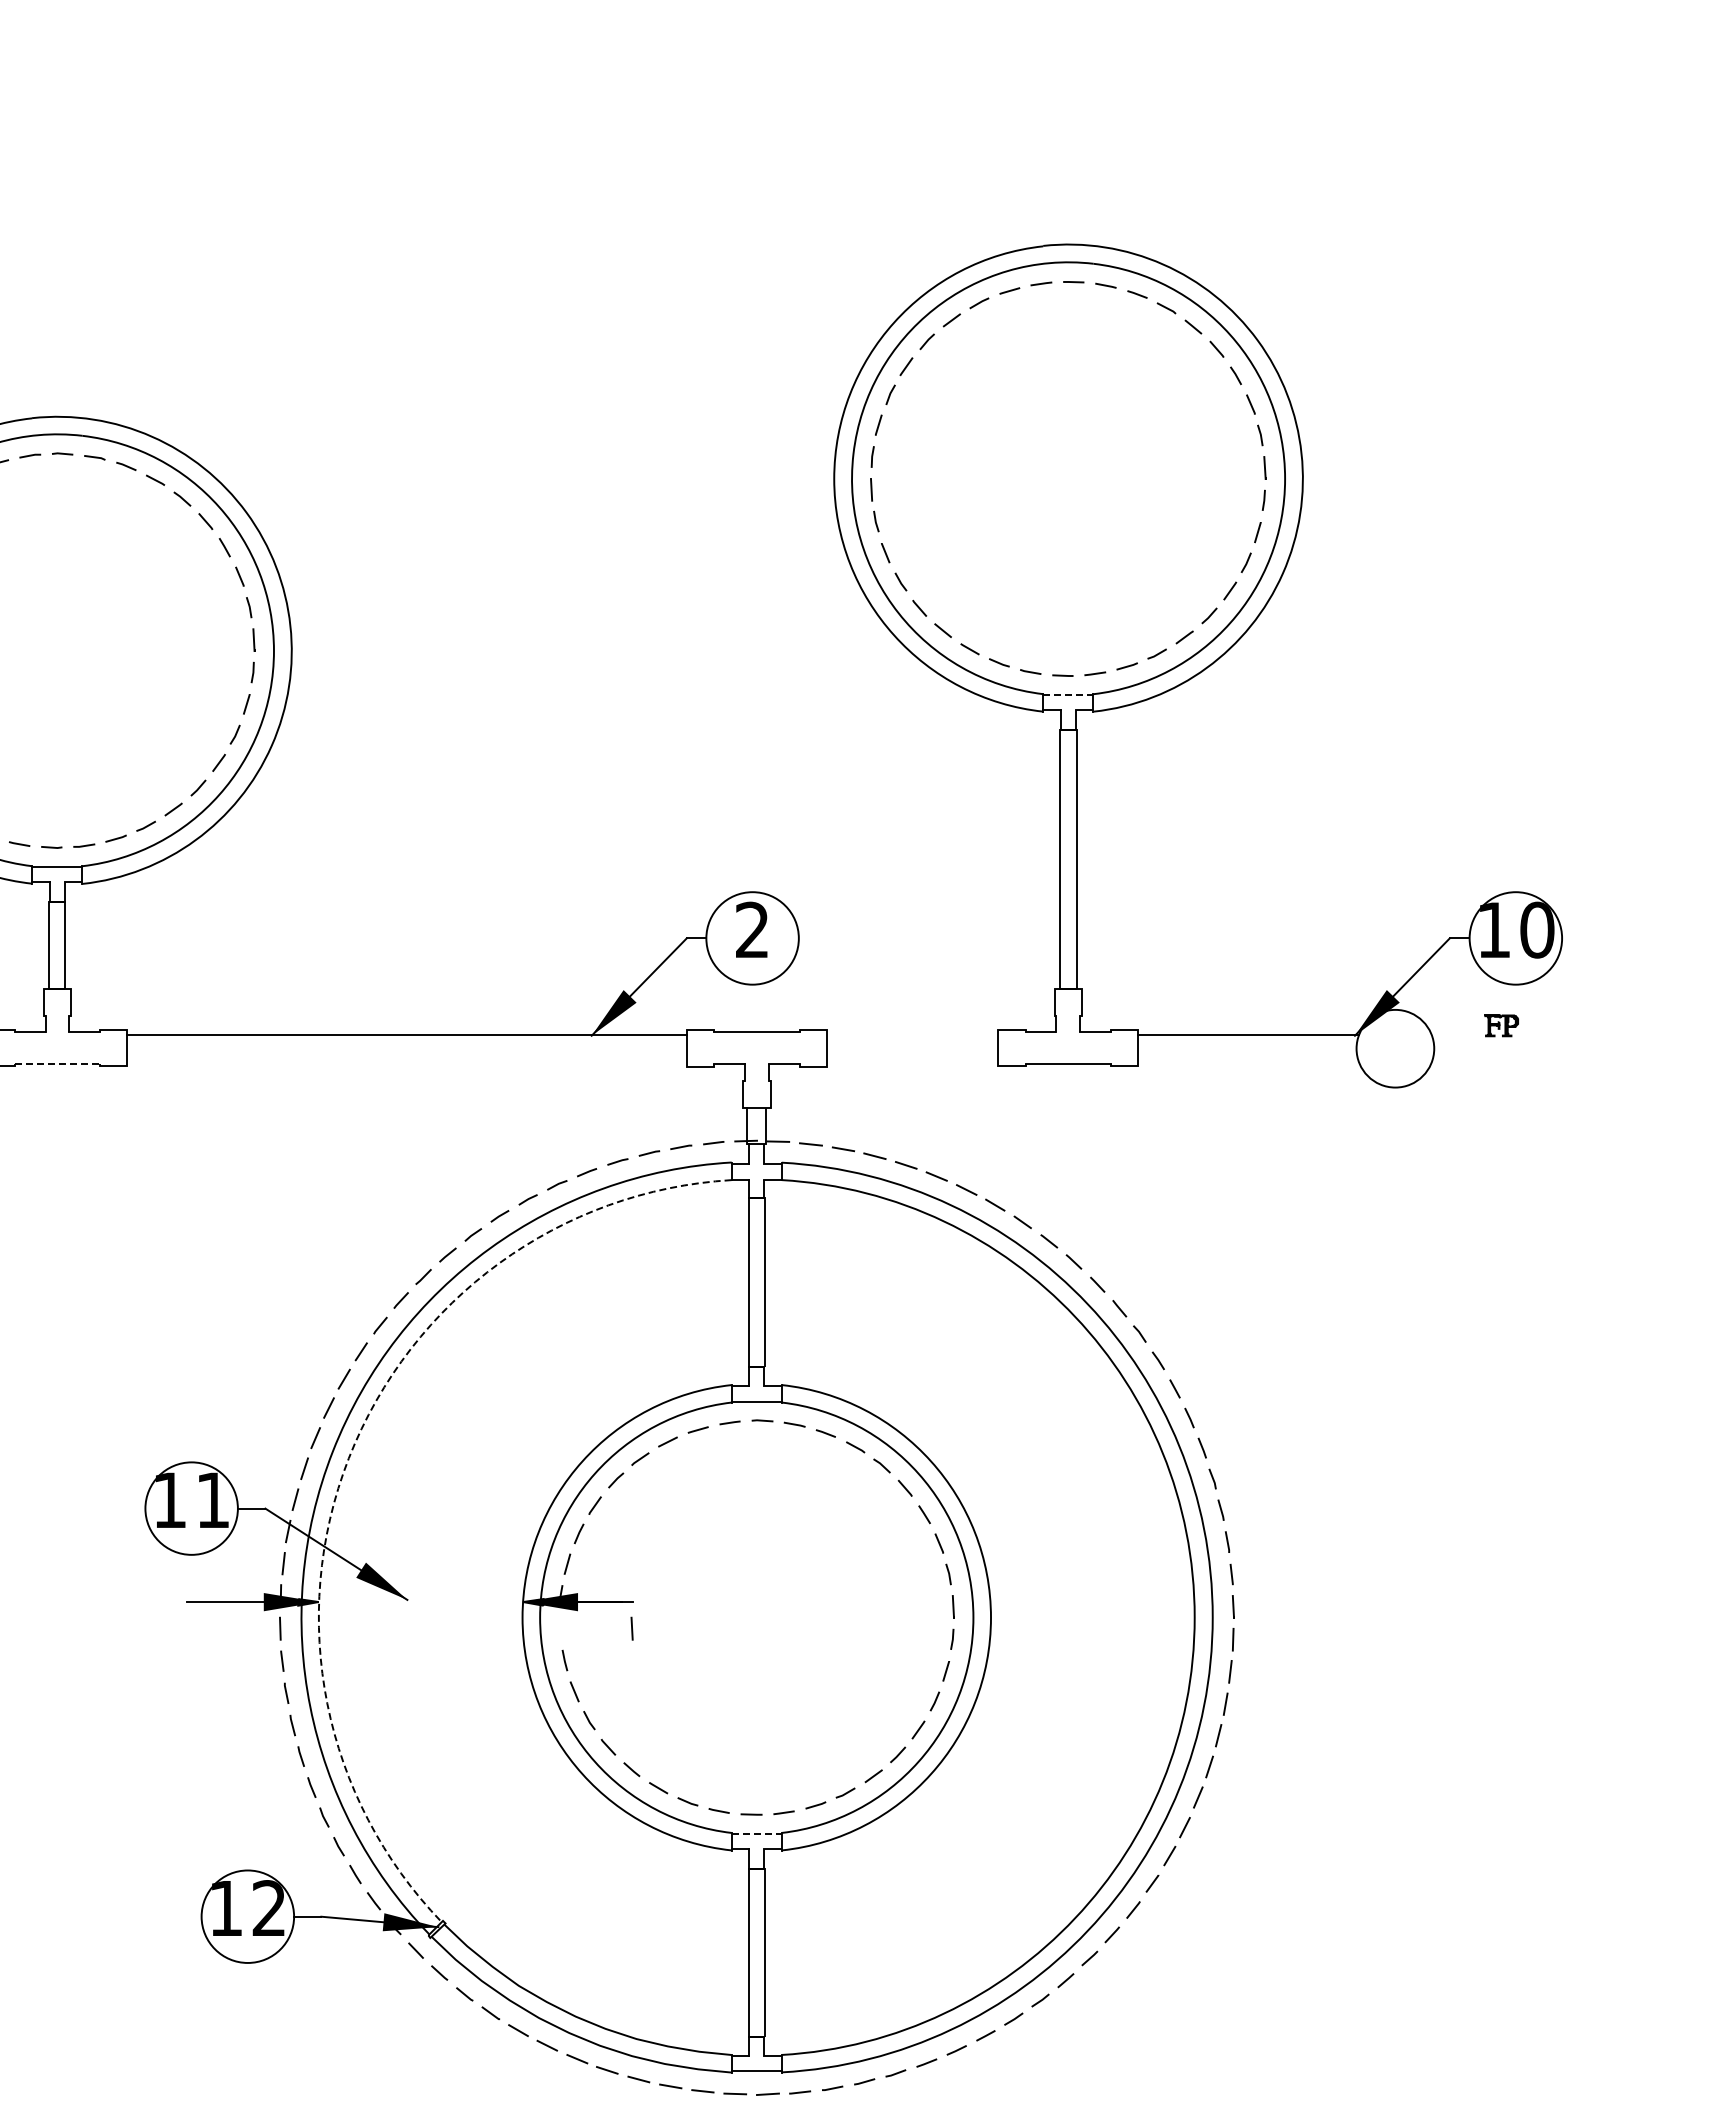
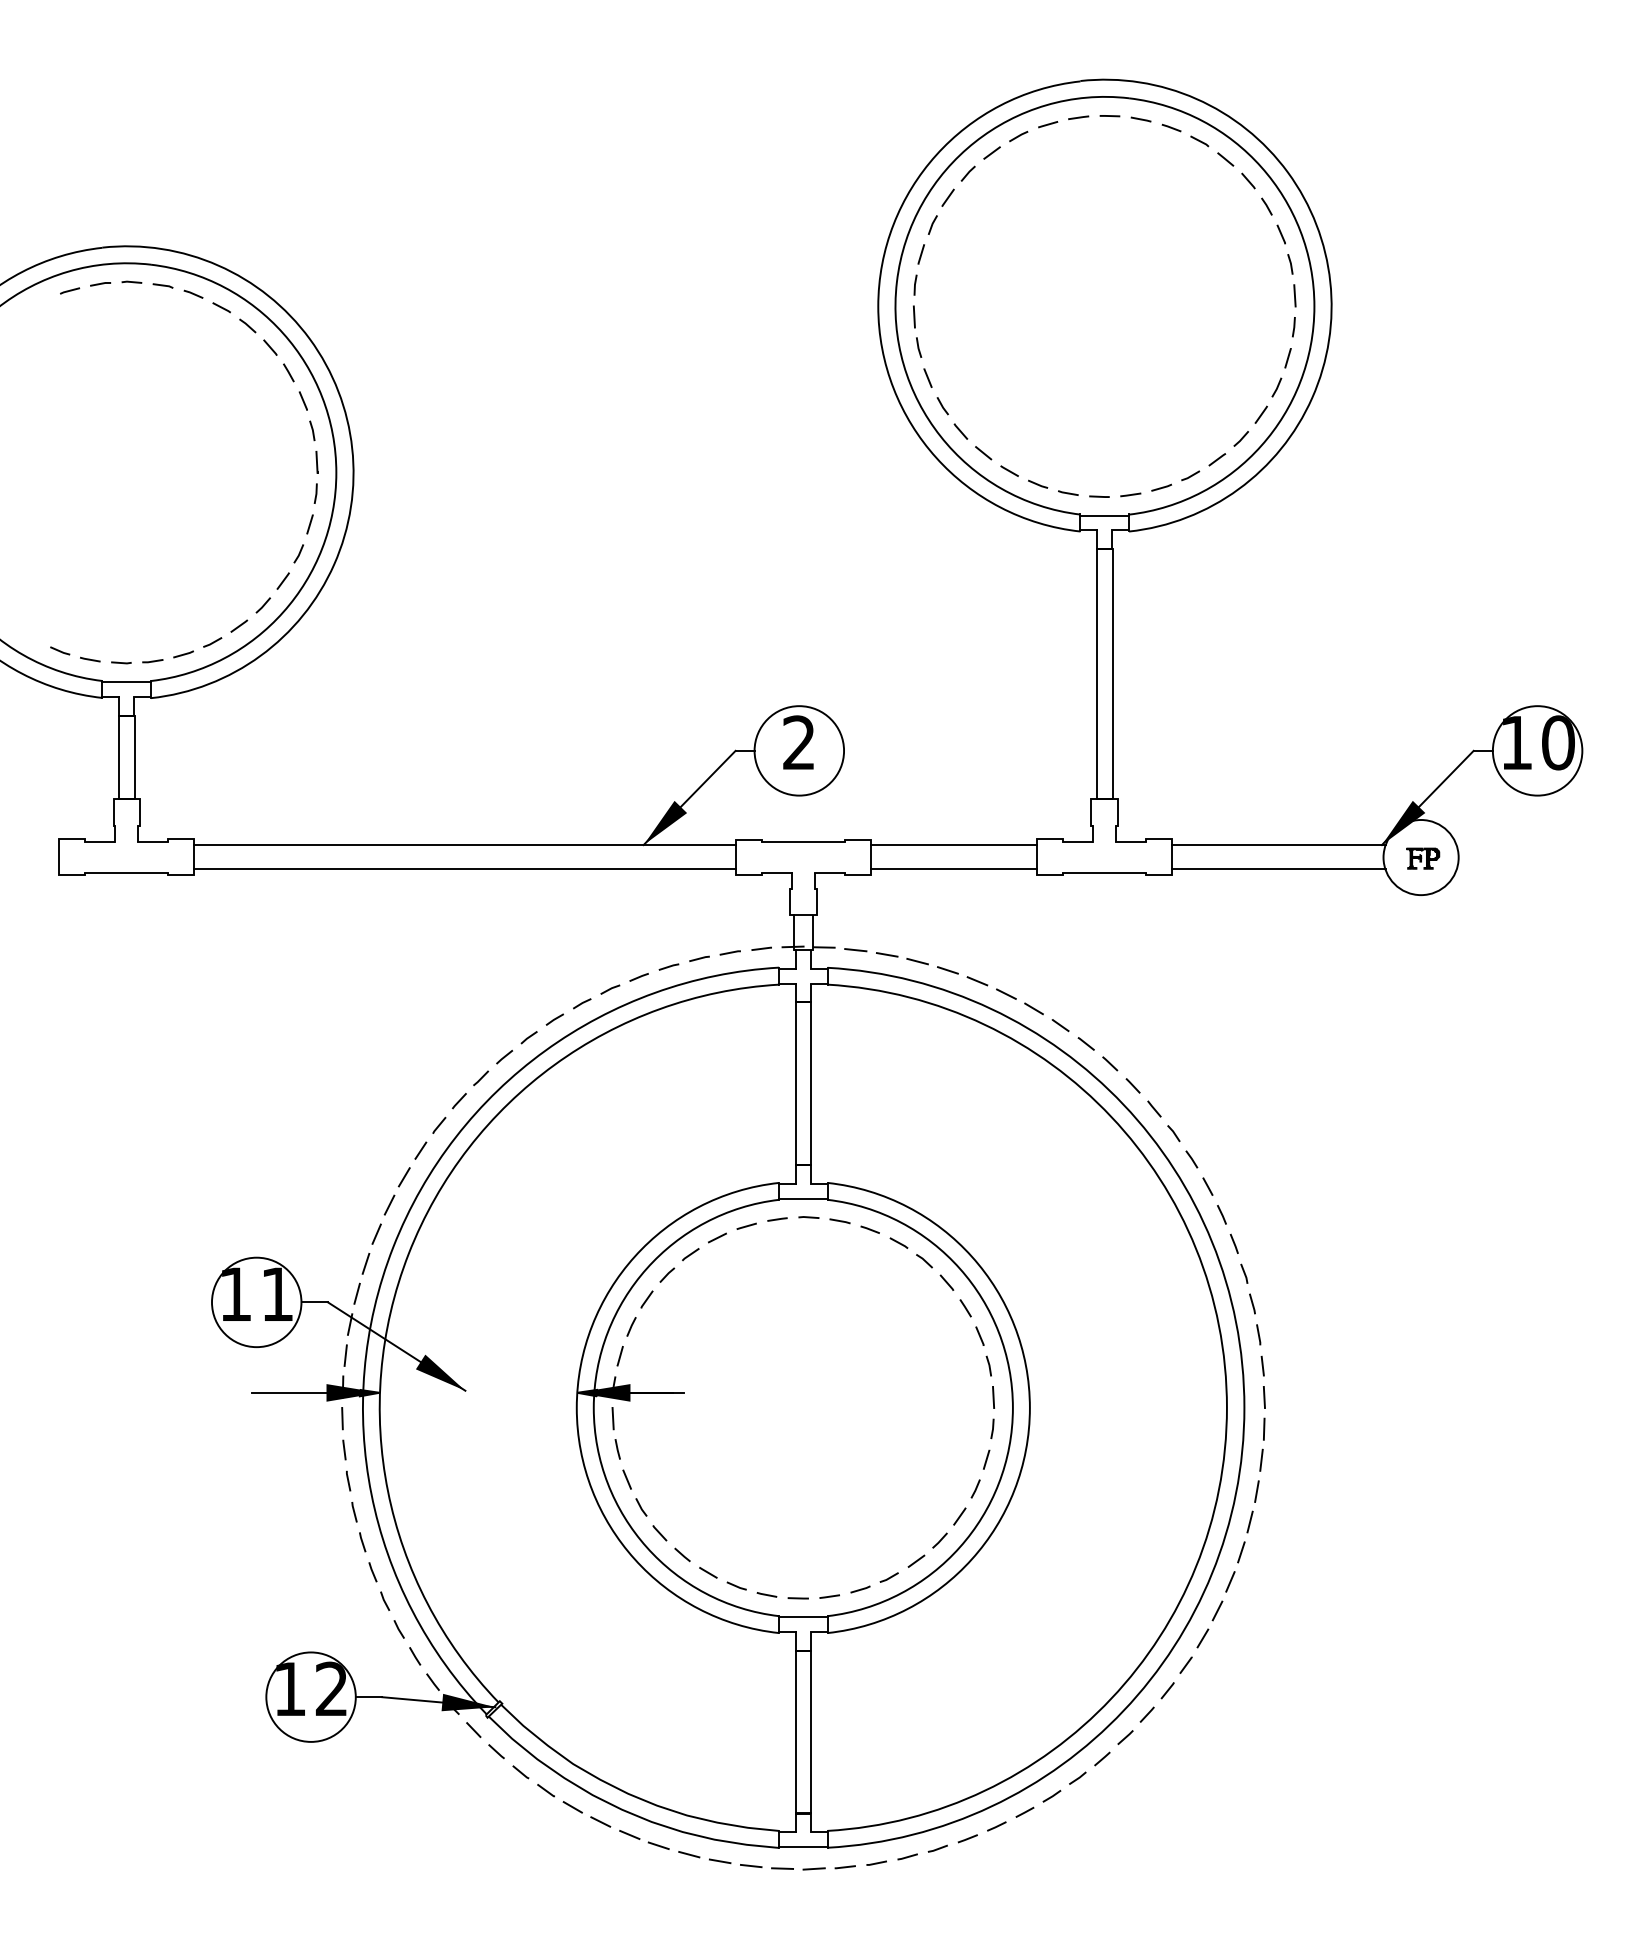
line: (1068, 695) -> (1104, 515), dashed -> solid
part: (1501, 1025) -> (1423, 858), moved
line: (912, 1035) -> (953, 844), added
line: (406, 1060) -> (464, 868), added
line: (912, 1060) -> (953, 868), added
line: (1248, 1060) -> (1278, 868), added
line: (57, 1064) -> (126, 872), dashed -> solid
arc: (348, 1458) -> (408, 1253), dashed -> solid
line: (631, 1628) -> (612, 1418), moved
line: (757, 1834) -> (804, 1617), dashed -> solid

